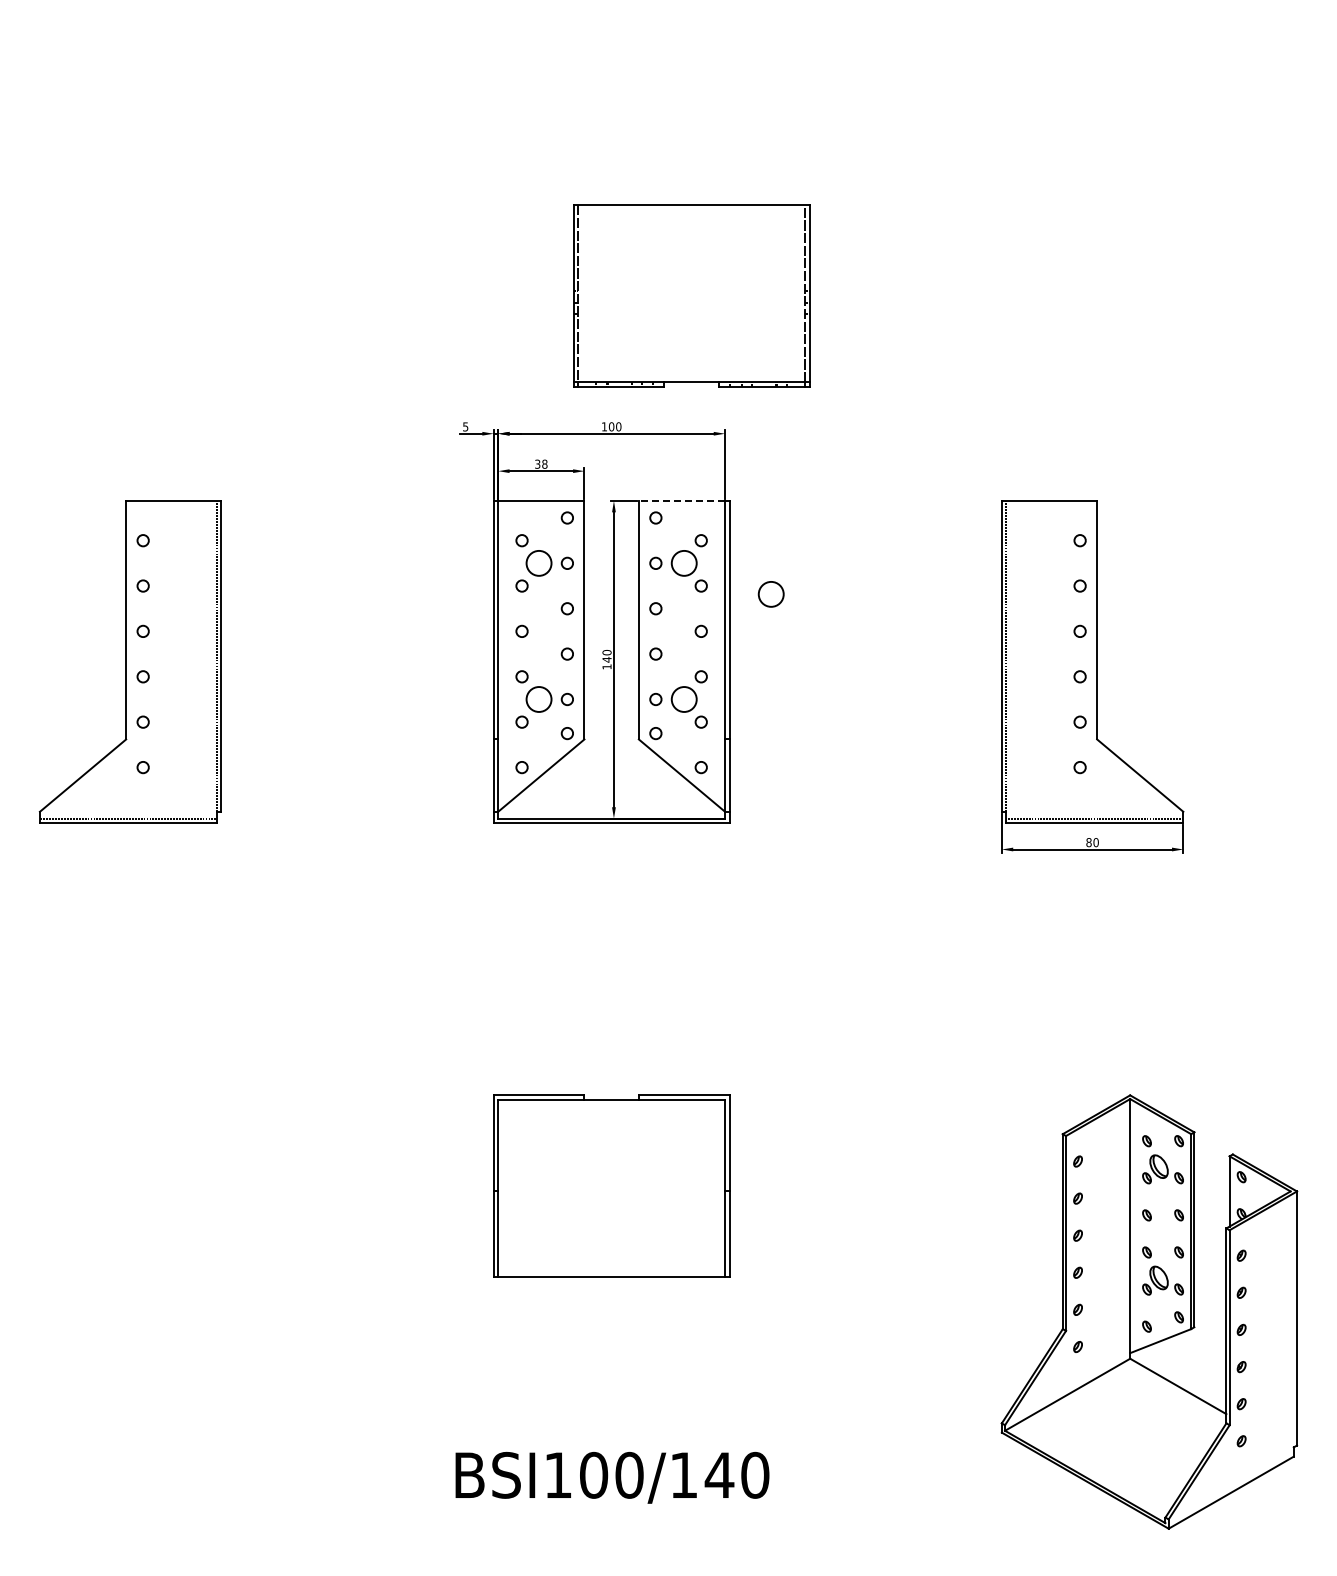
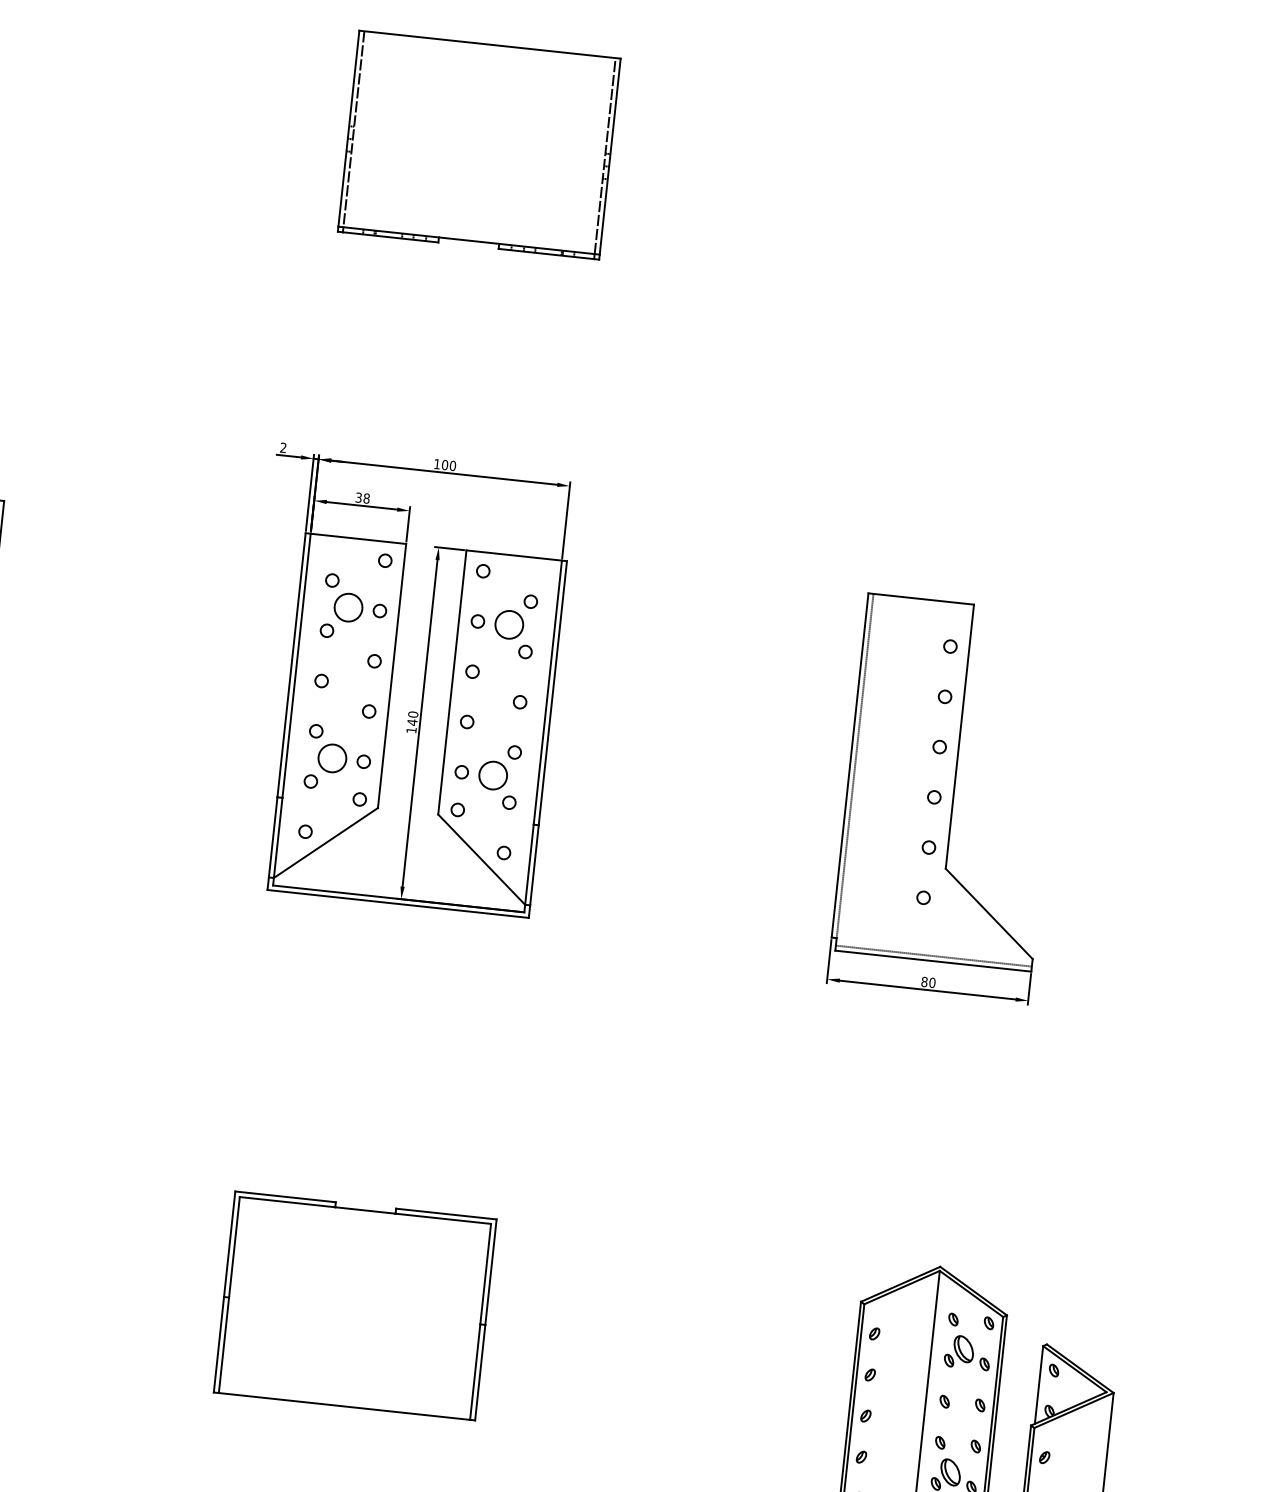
part: (691, 295) -> (479, 144), moved
text: (465, 426) -> (283, 447), 5 -> 2
line: (681, 501) -> (513, 556), dashed -> solid
circle: (770, 594) -> (601, 669), removed

